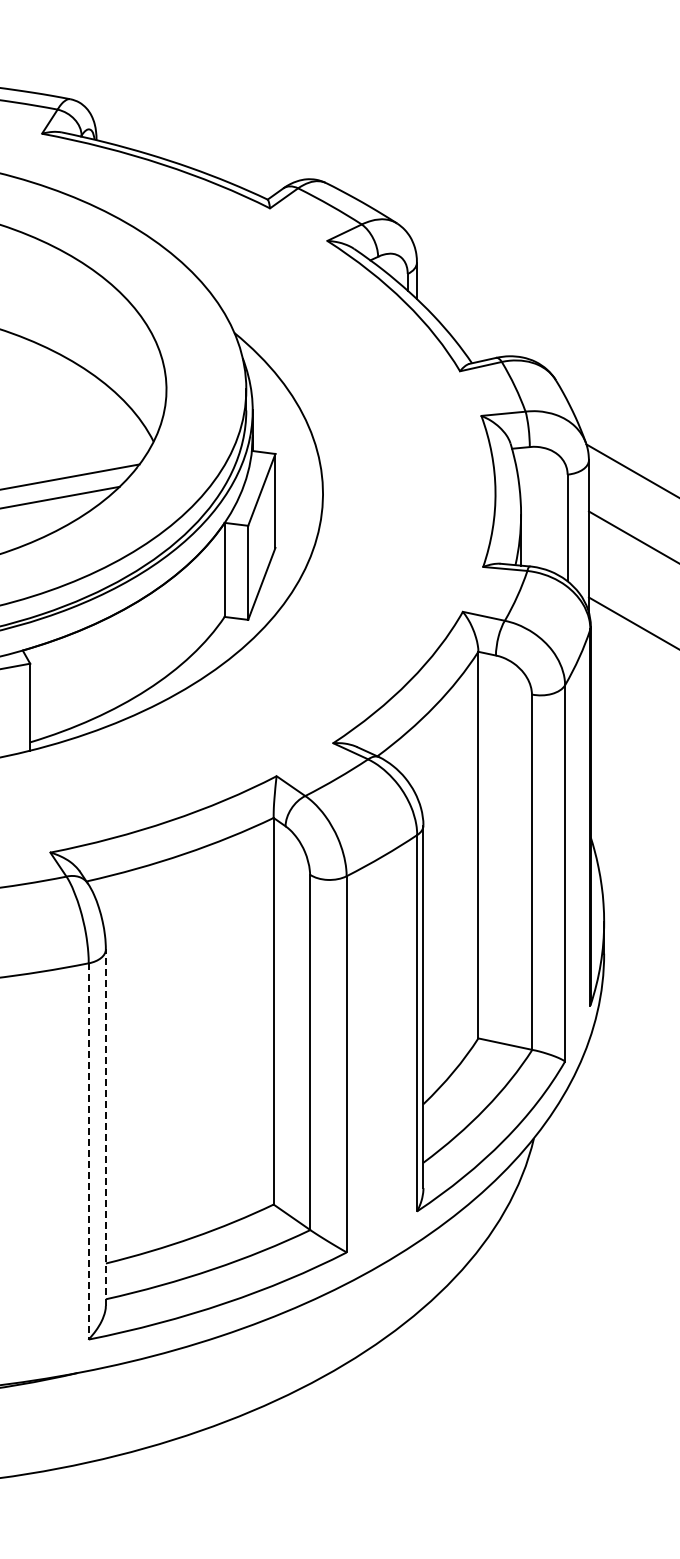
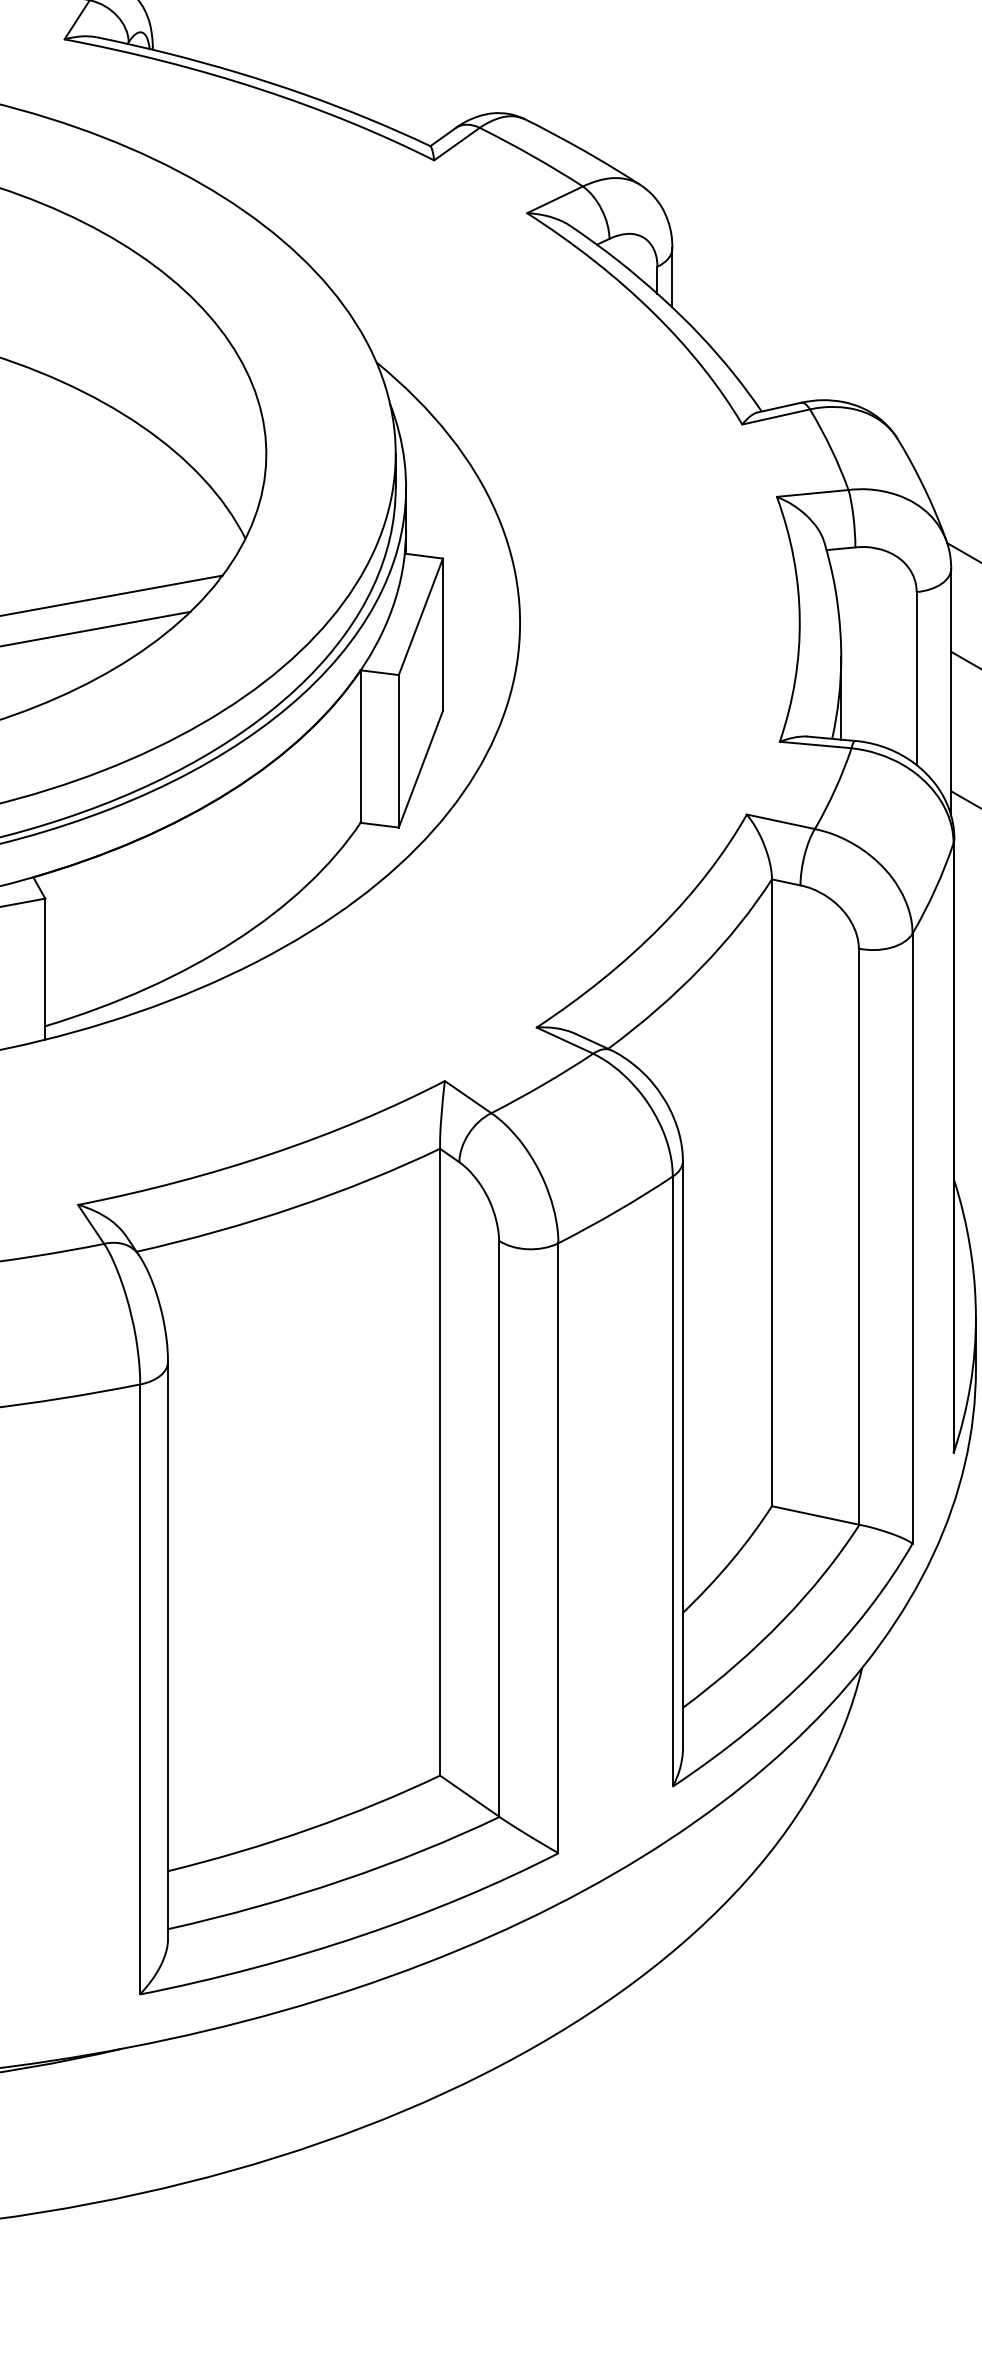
line: (105, 1127) -> (167, 1650), dashed -> solid
line: (88, 1151) -> (139, 1689), dashed -> solid

